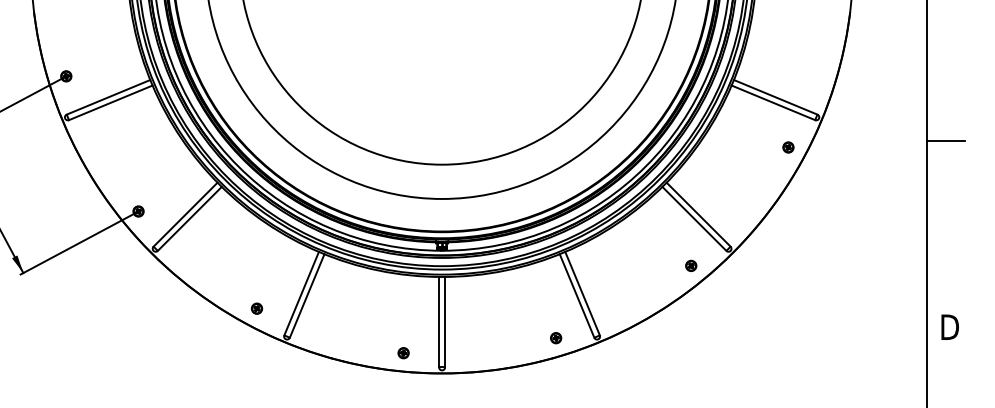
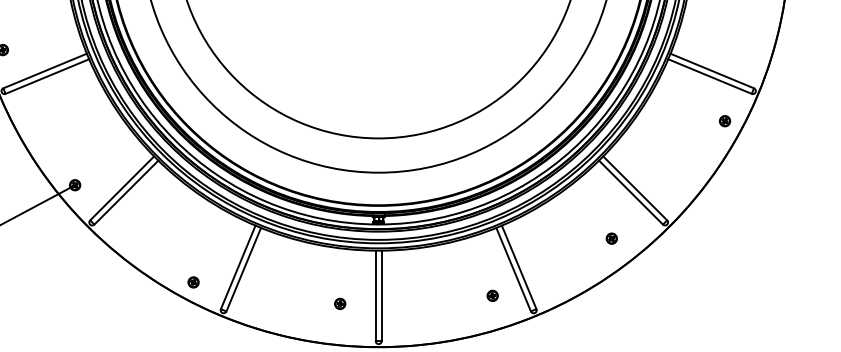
part: (691, 265) -> (612, 238), moved
part: (556, 338) -> (493, 296), moved
part: (403, 353) -> (340, 304), moved

